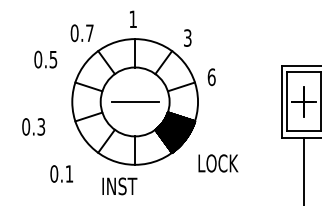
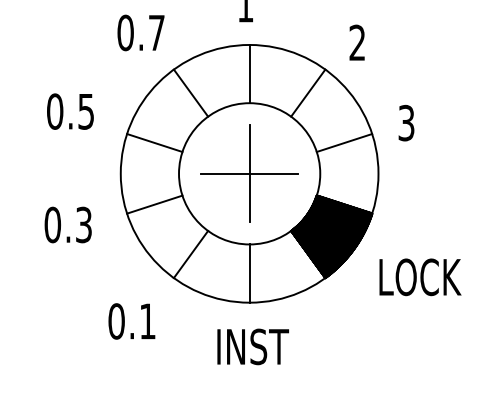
text: (187, 37) -> (356, 41), 3 -> 2
text: (45, 59) -> (69, 111), moved
text: (211, 77) -> (406, 123), 6 -> 3
line: (135, 101) -> (250, 172), added
text: (33, 126) -> (67, 224), moved
text: (218, 163) -> (420, 277), moved
text: (61, 173) -> (131, 320), moved
text: (119, 186) -> (252, 347), moved

